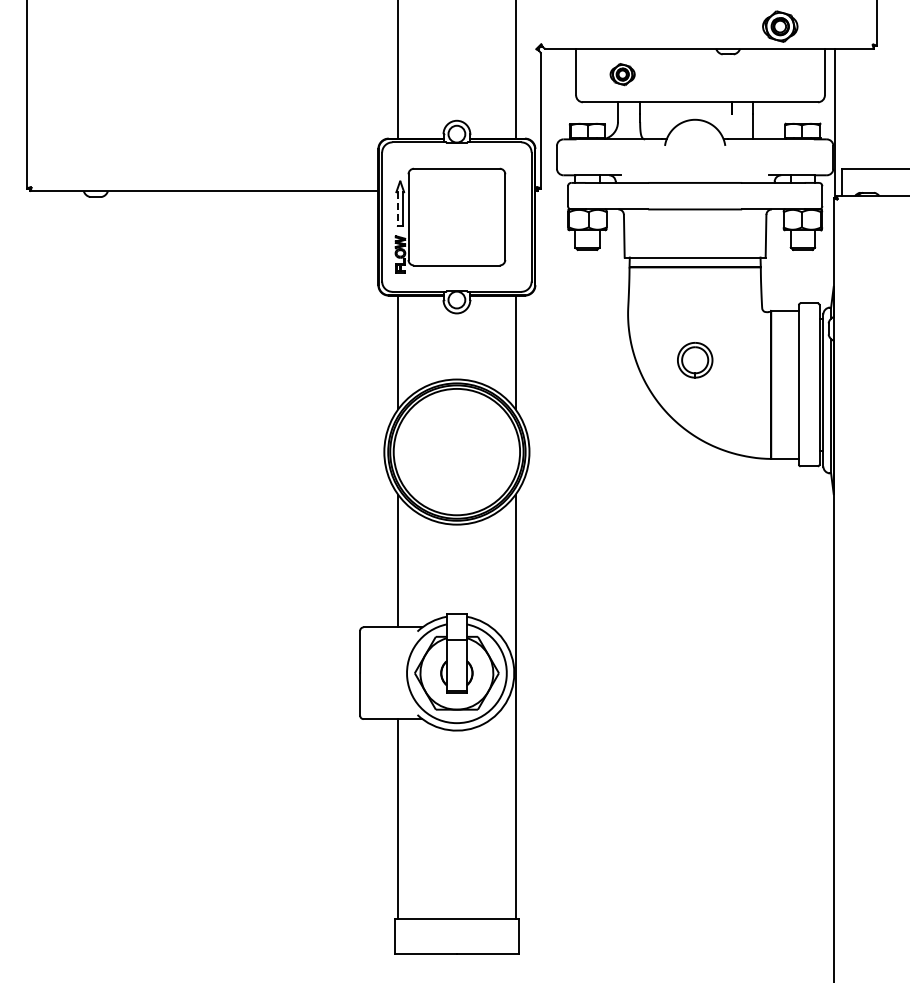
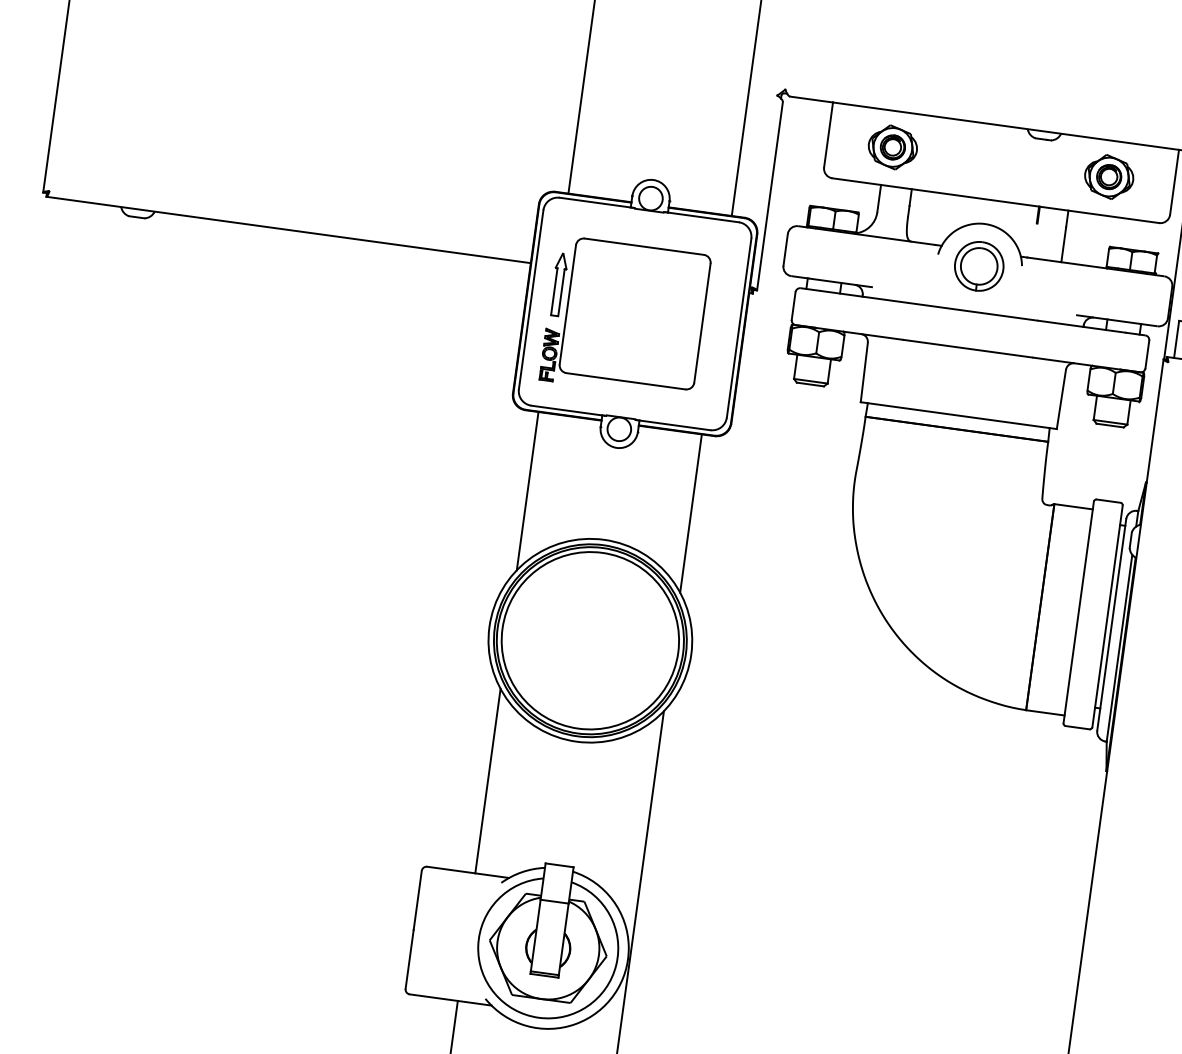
part: (780, 26) -> (1109, 176), moved
part: (622, 74) -> (892, 147), size x1.43
line: (397, 209) -> (553, 292), dashed -> solid
part: (695, 360) -> (979, 266), moved

